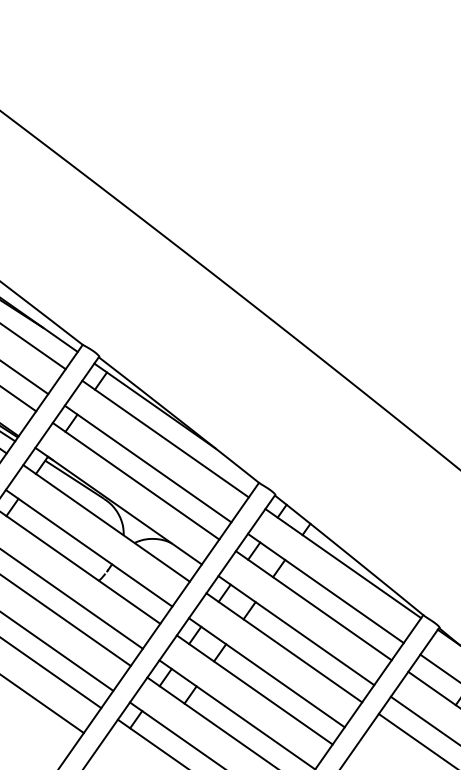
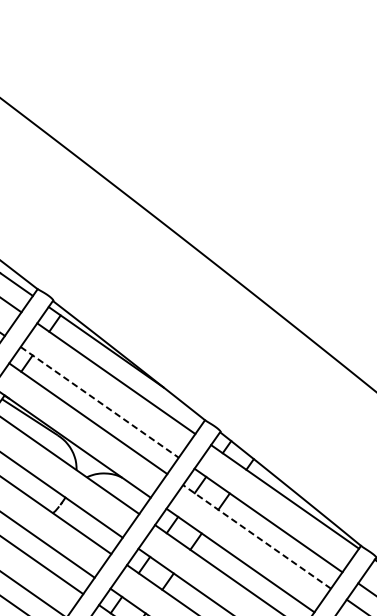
line: (148, 464) -> (100, 402), solid -> dashed
line: (313, 605) -> (256, 536), solid -> dashed

